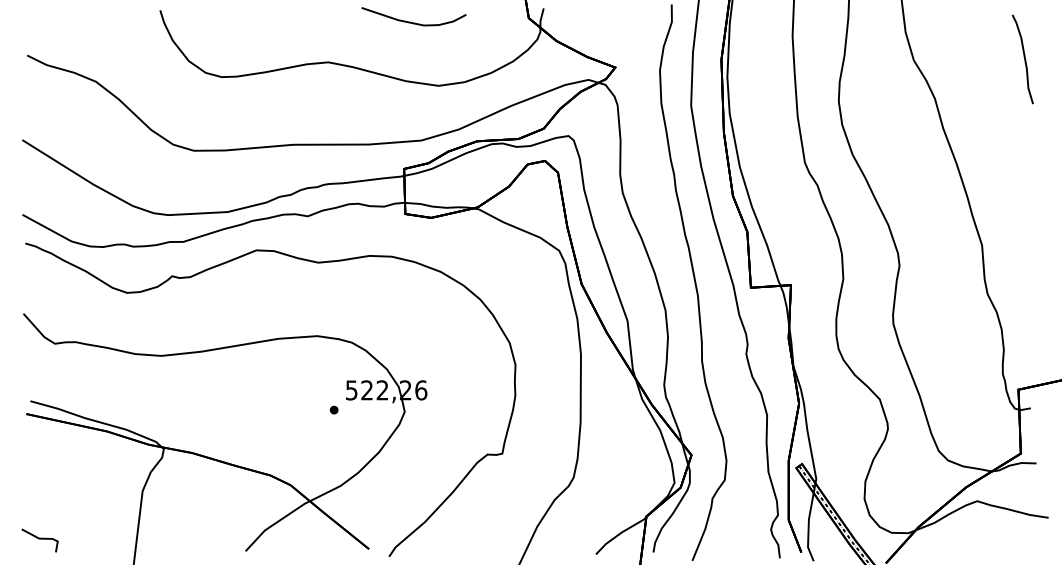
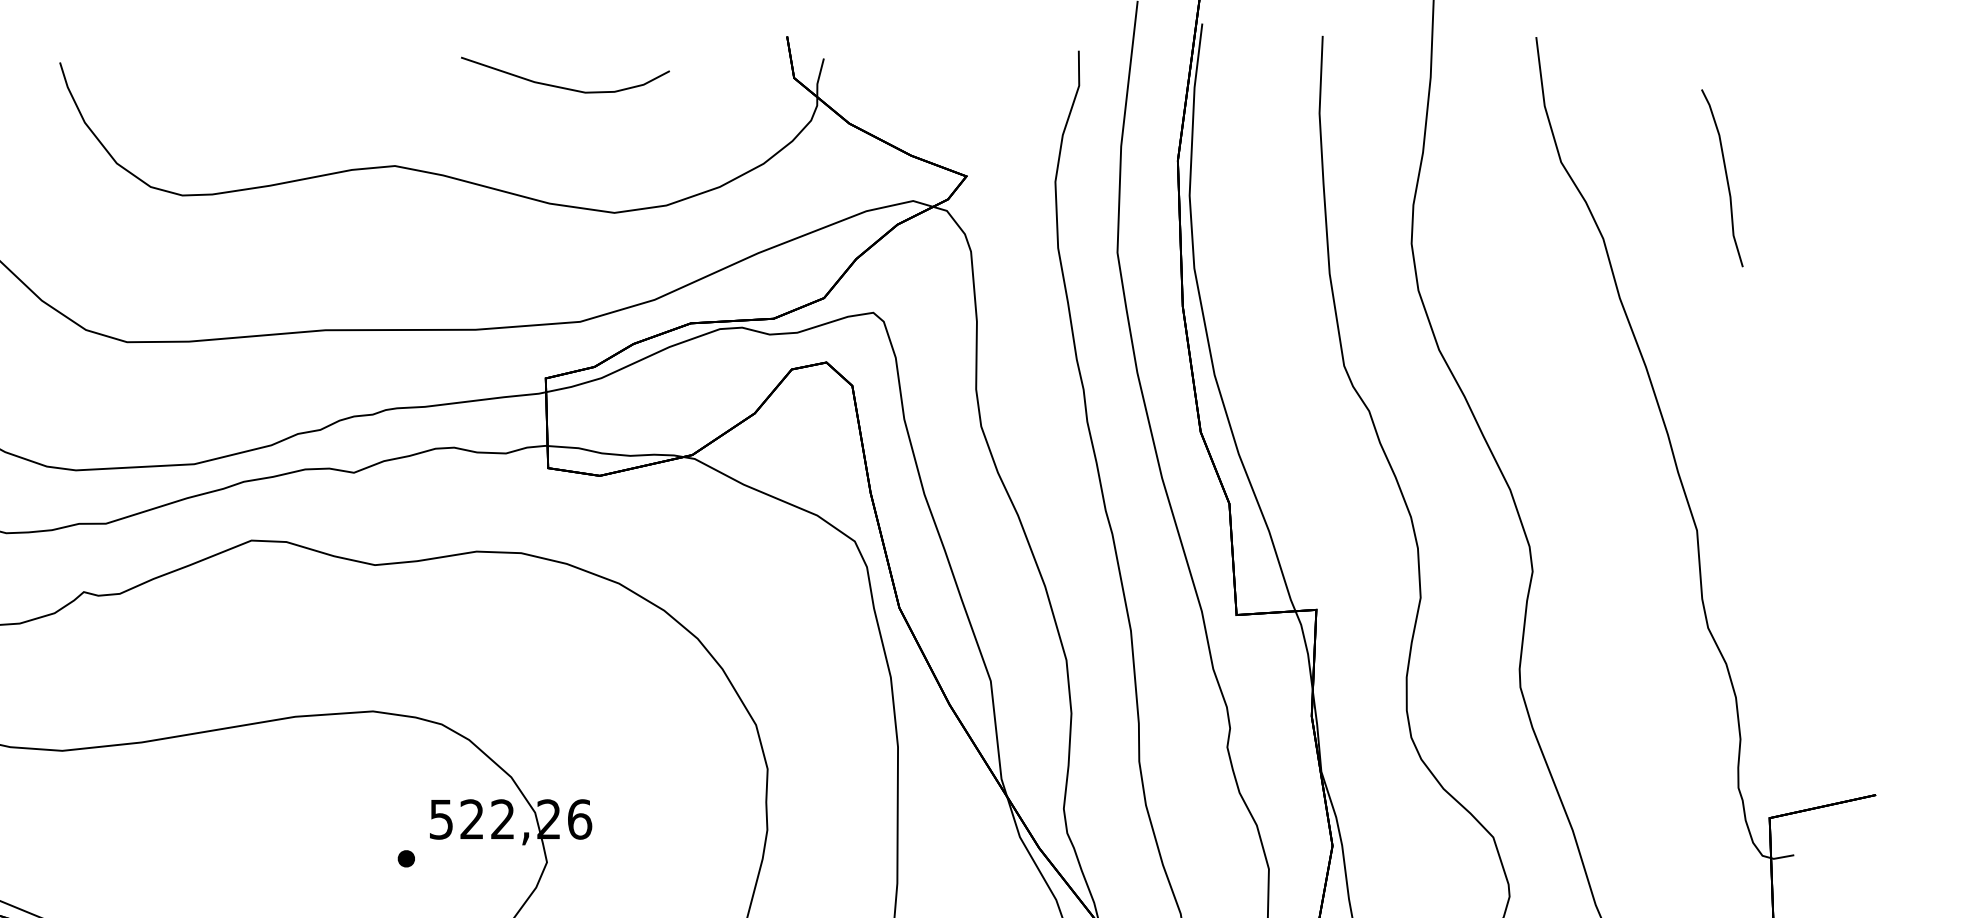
curve: (1024, 59) -> (1725, 178), moved

